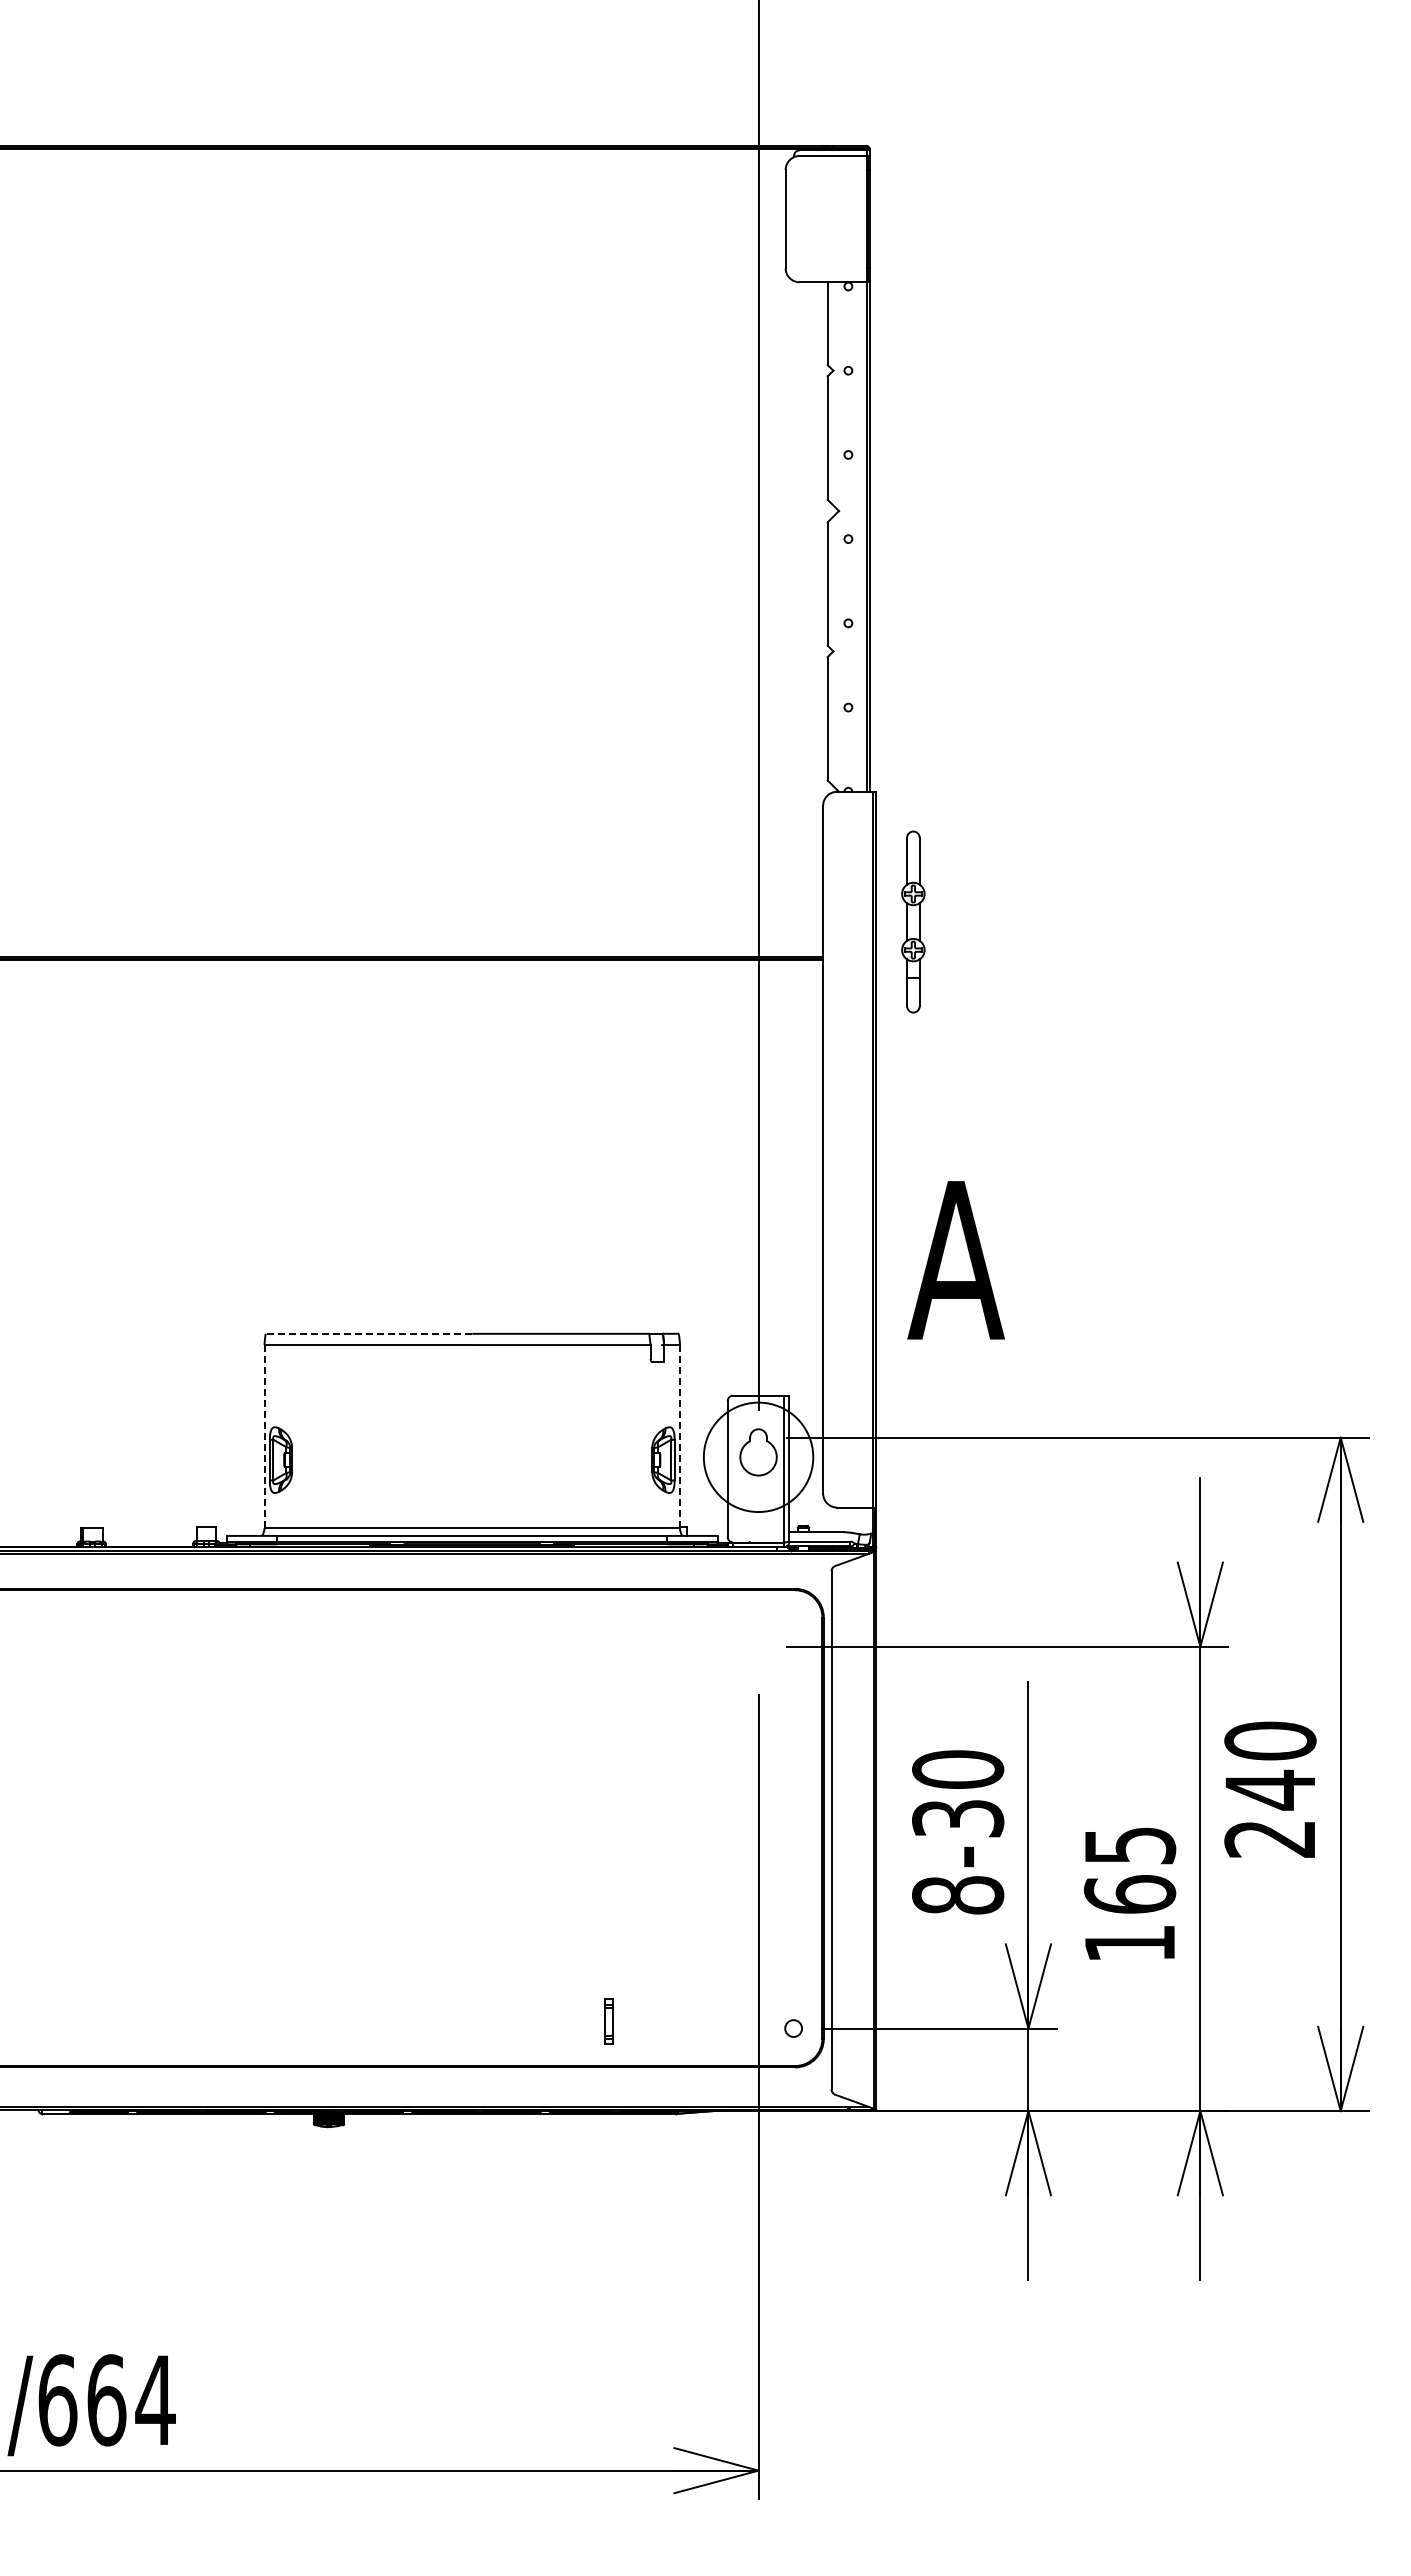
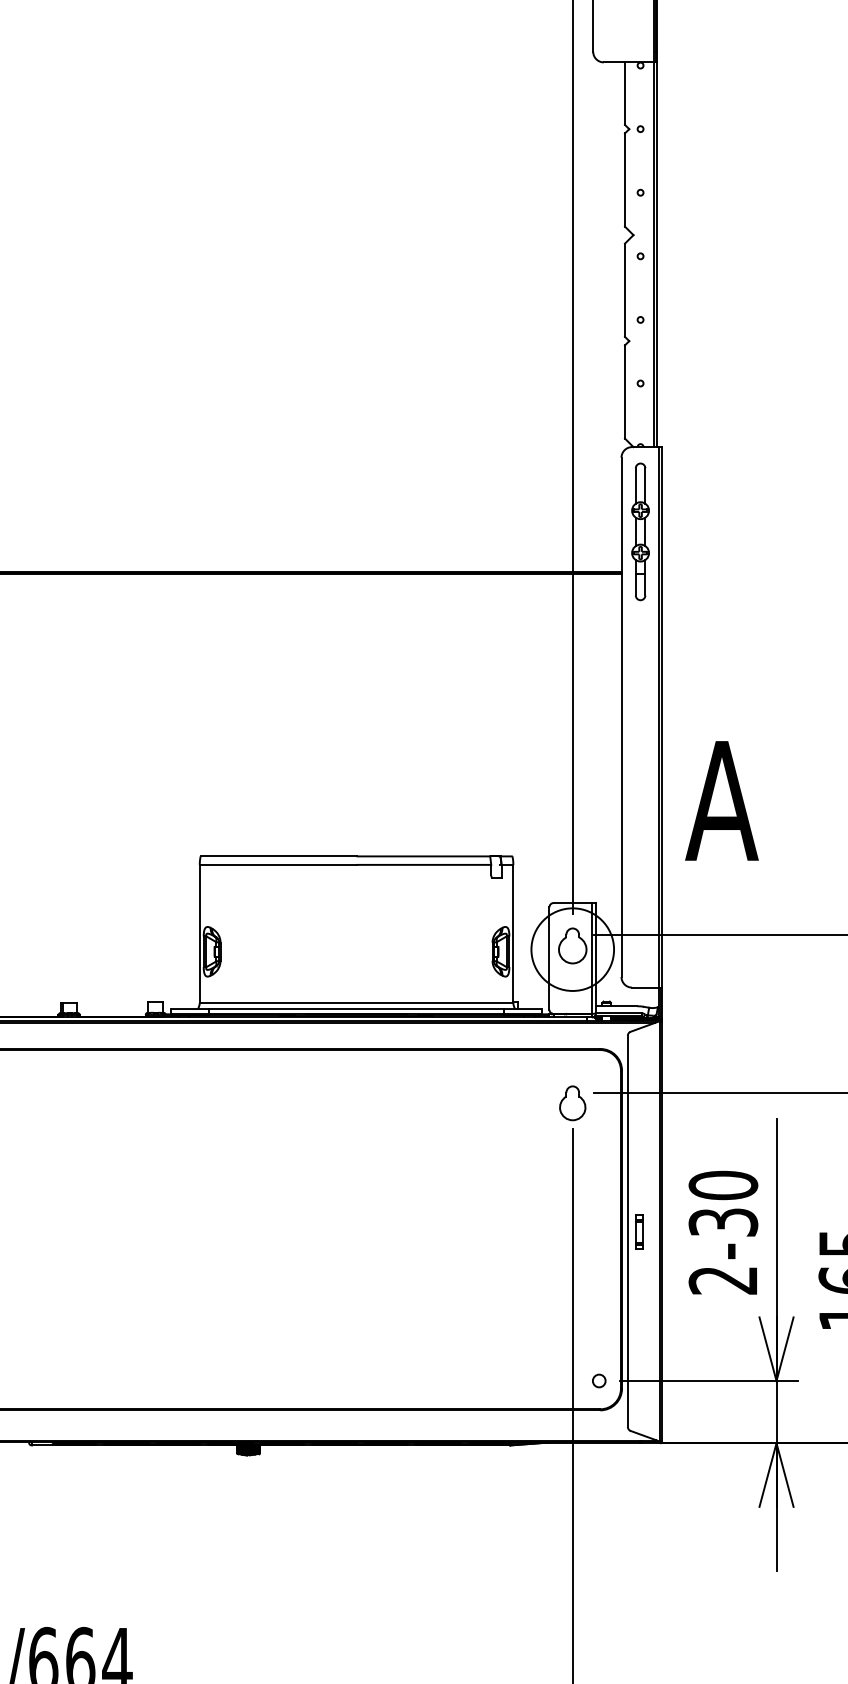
part: (913, 921) -> (640, 531), moved
line: (368, 1333) -> (278, 856), dashed -> solid
line: (264, 1436) -> (199, 933), dashed -> solid
line: (679, 1436) -> (513, 933), dashed -> solid
part: (758, 1660) -> (572, 1103), added
text: (958, 1895) -> (723, 1280), 8-30 -> 2-30
part: (608, 2021) -> (639, 1232), moved

